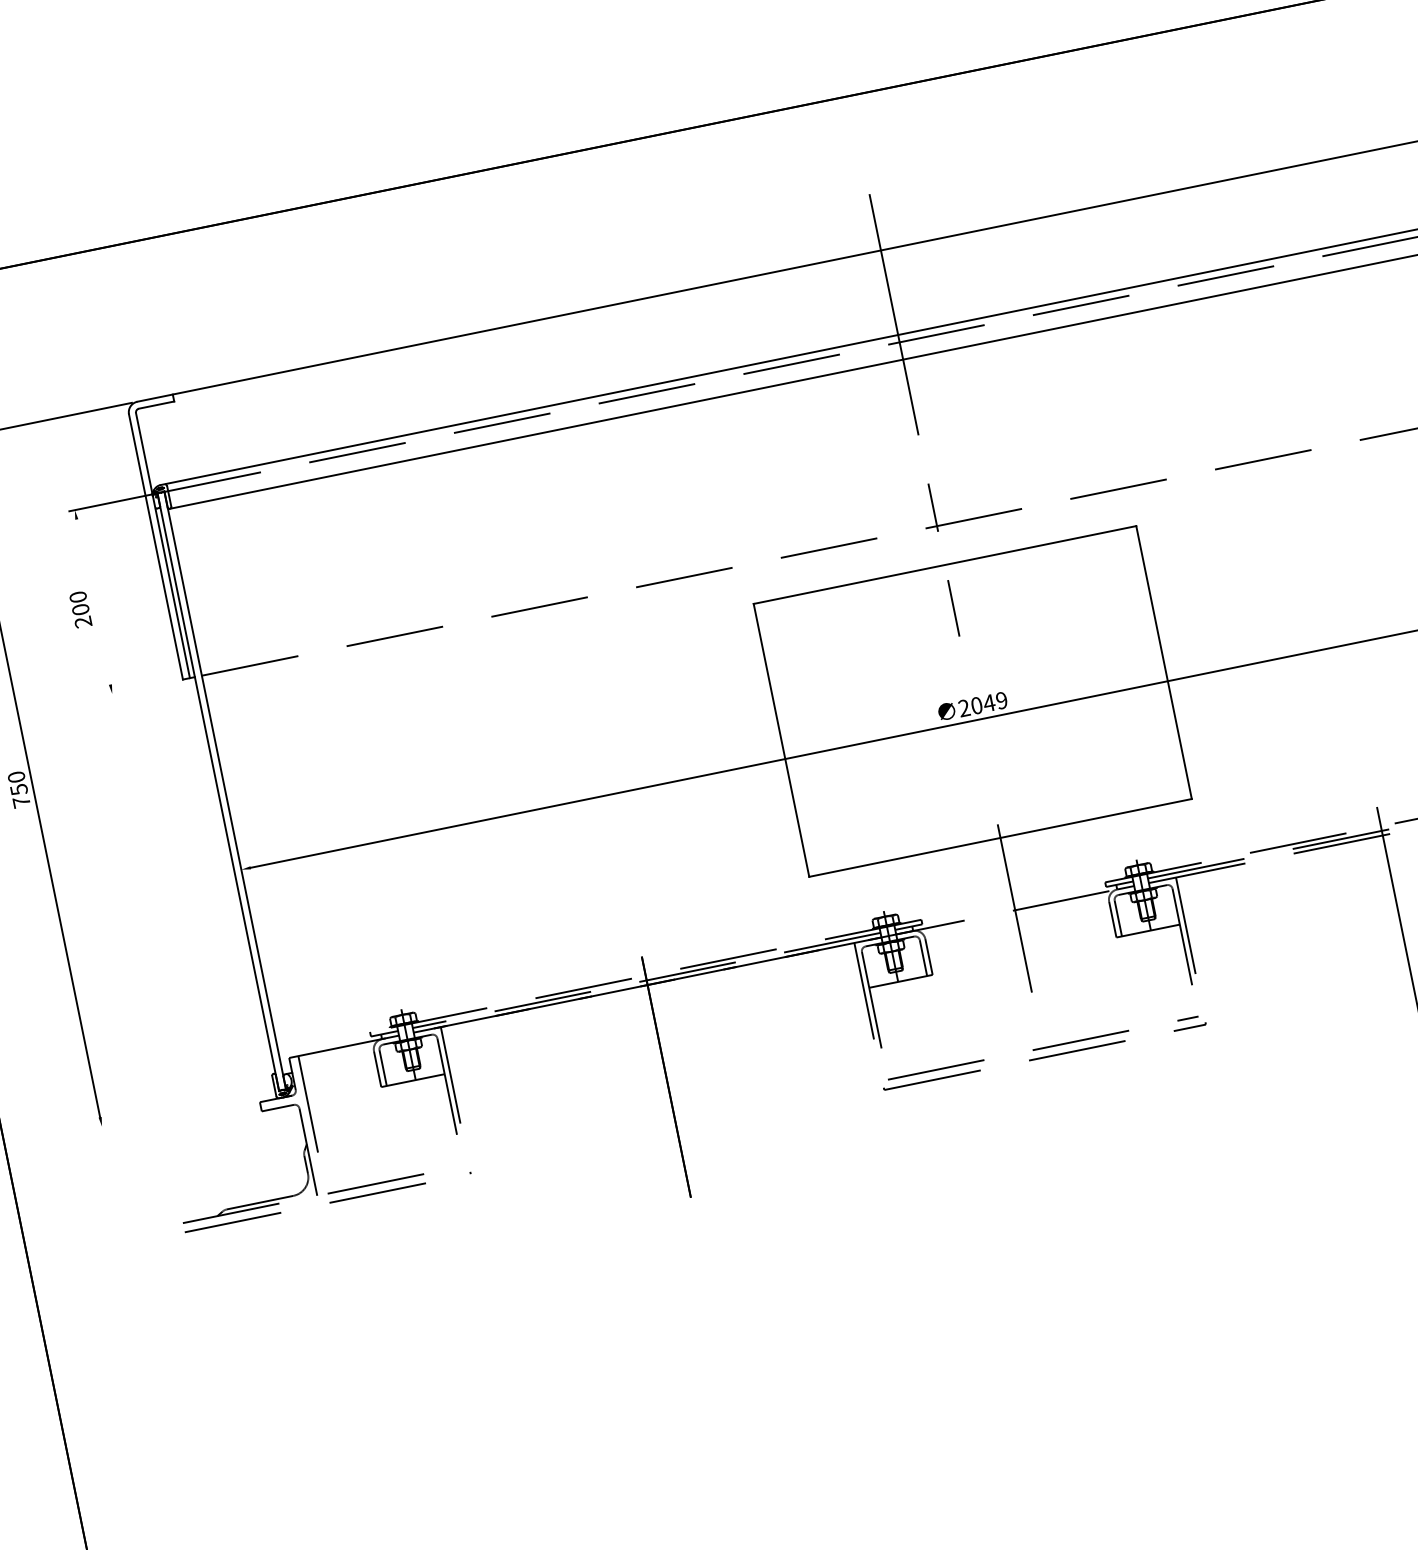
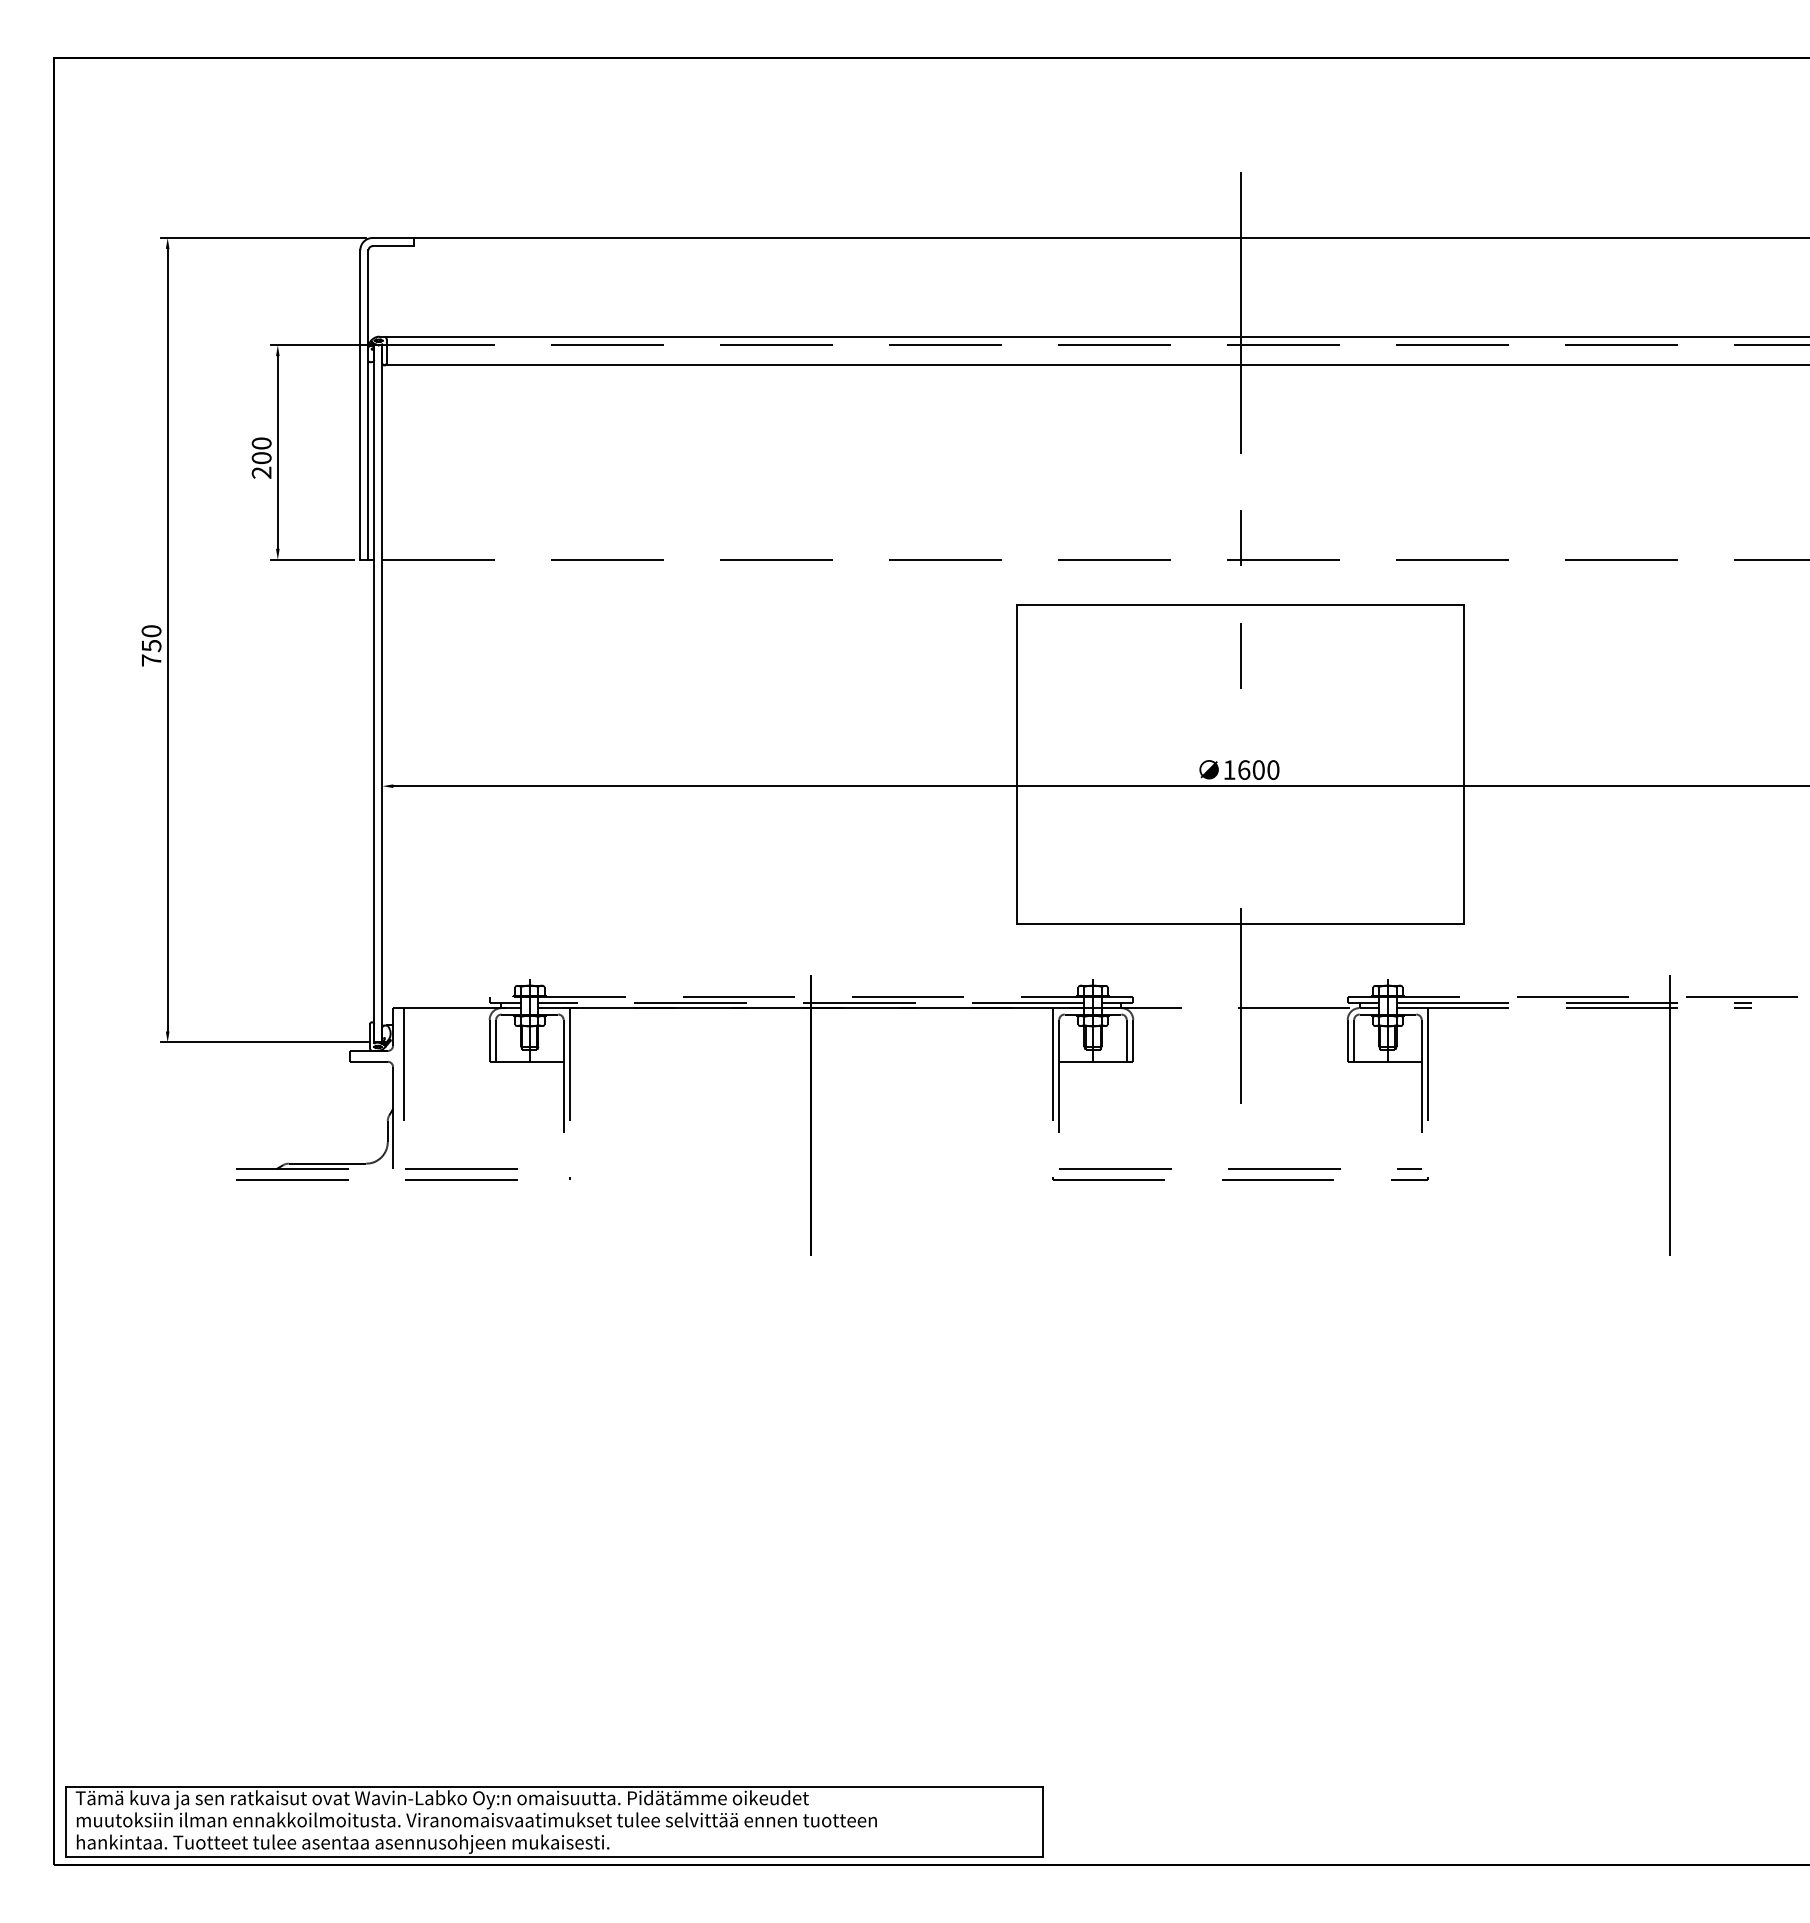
line: (93, 602) -> (277, 452), added
line: (141, 687) -> (312, 559), added
text: (983, 703) -> (1251, 769), 2049 -> 1600
line: (185, 1109) -> (264, 1042), added

